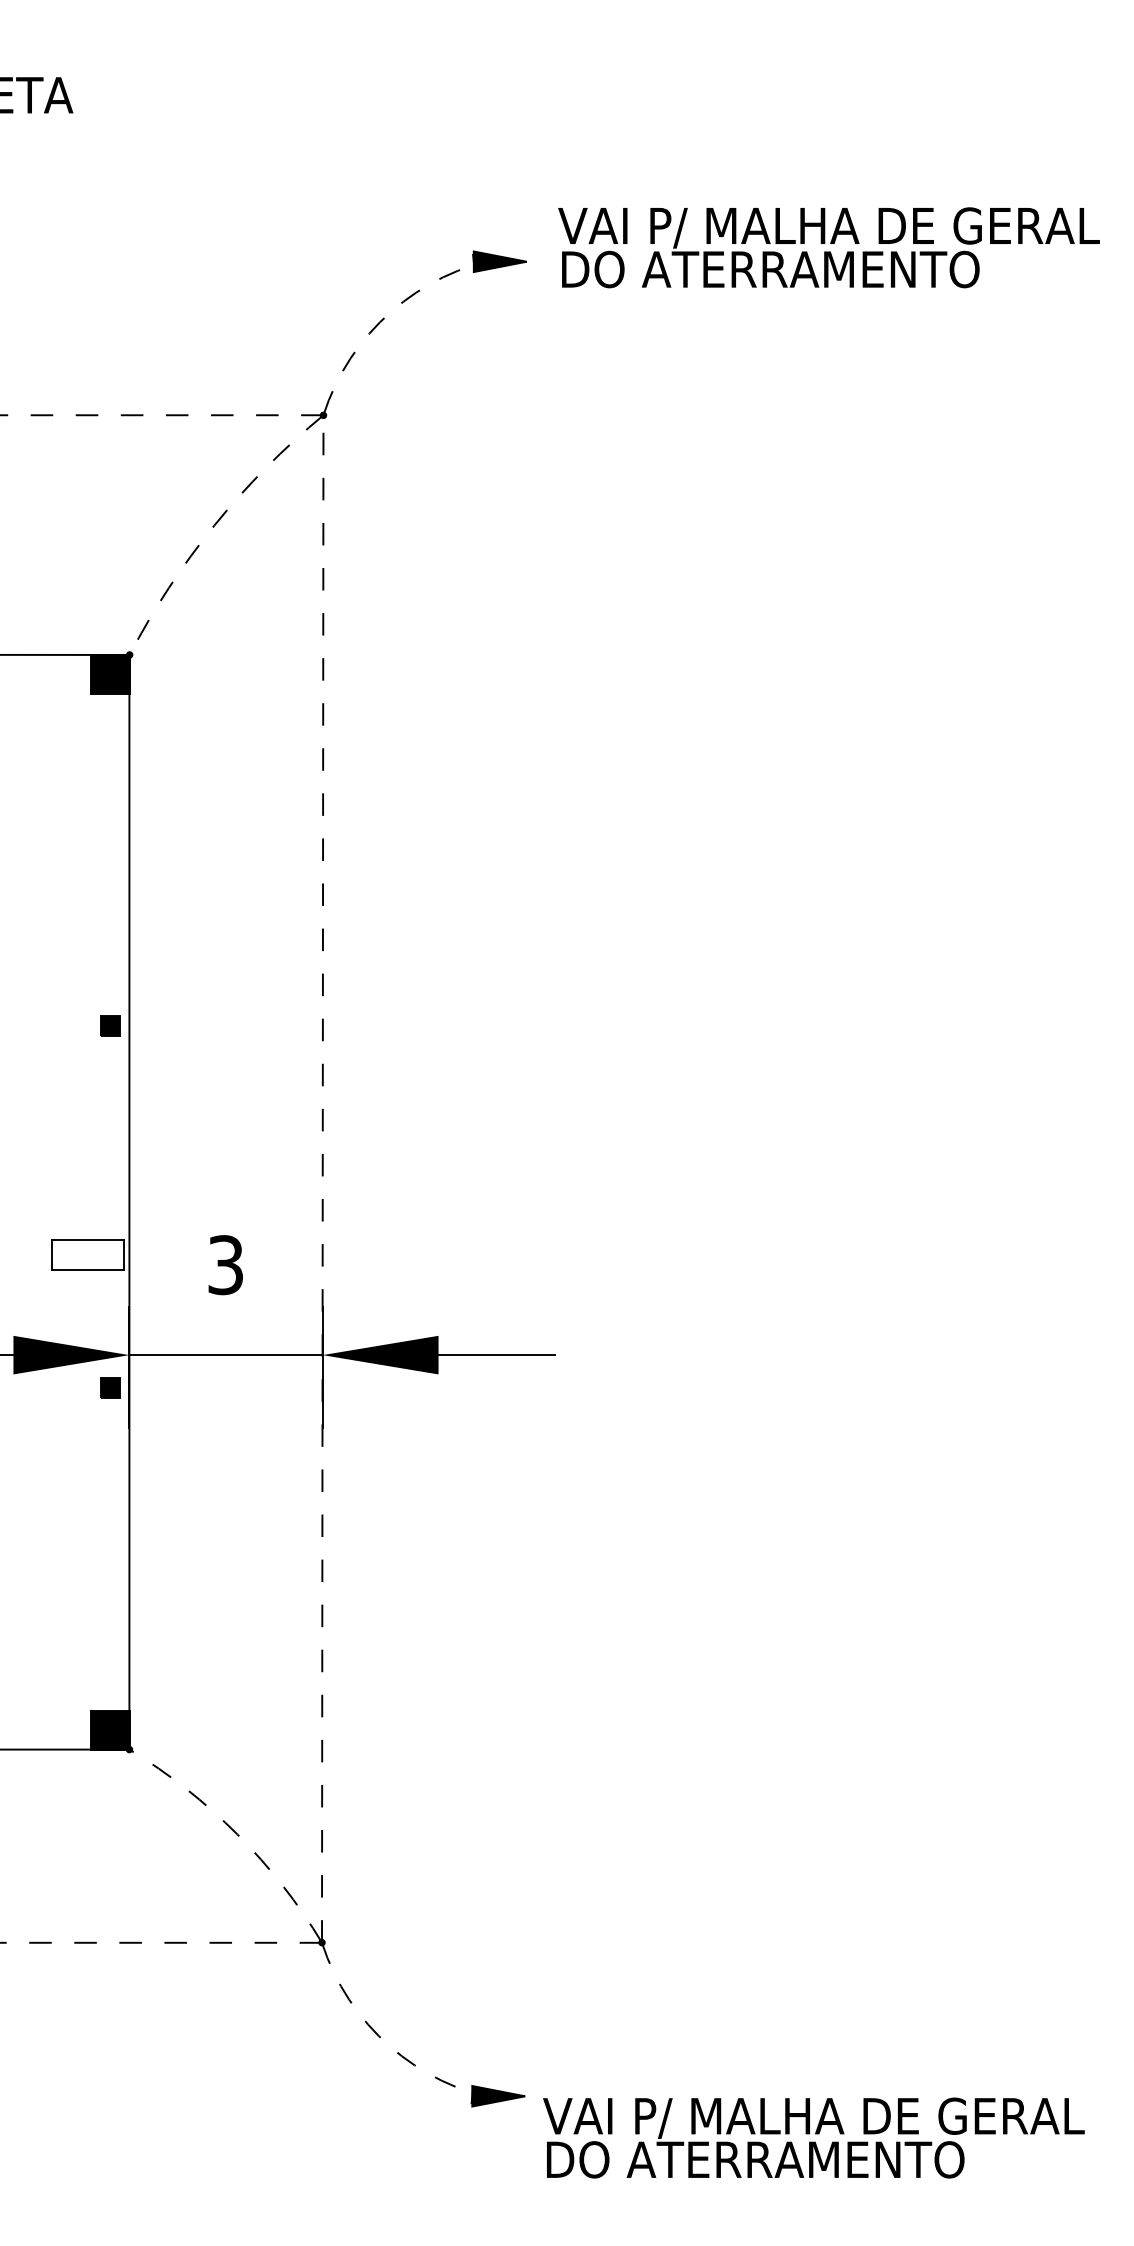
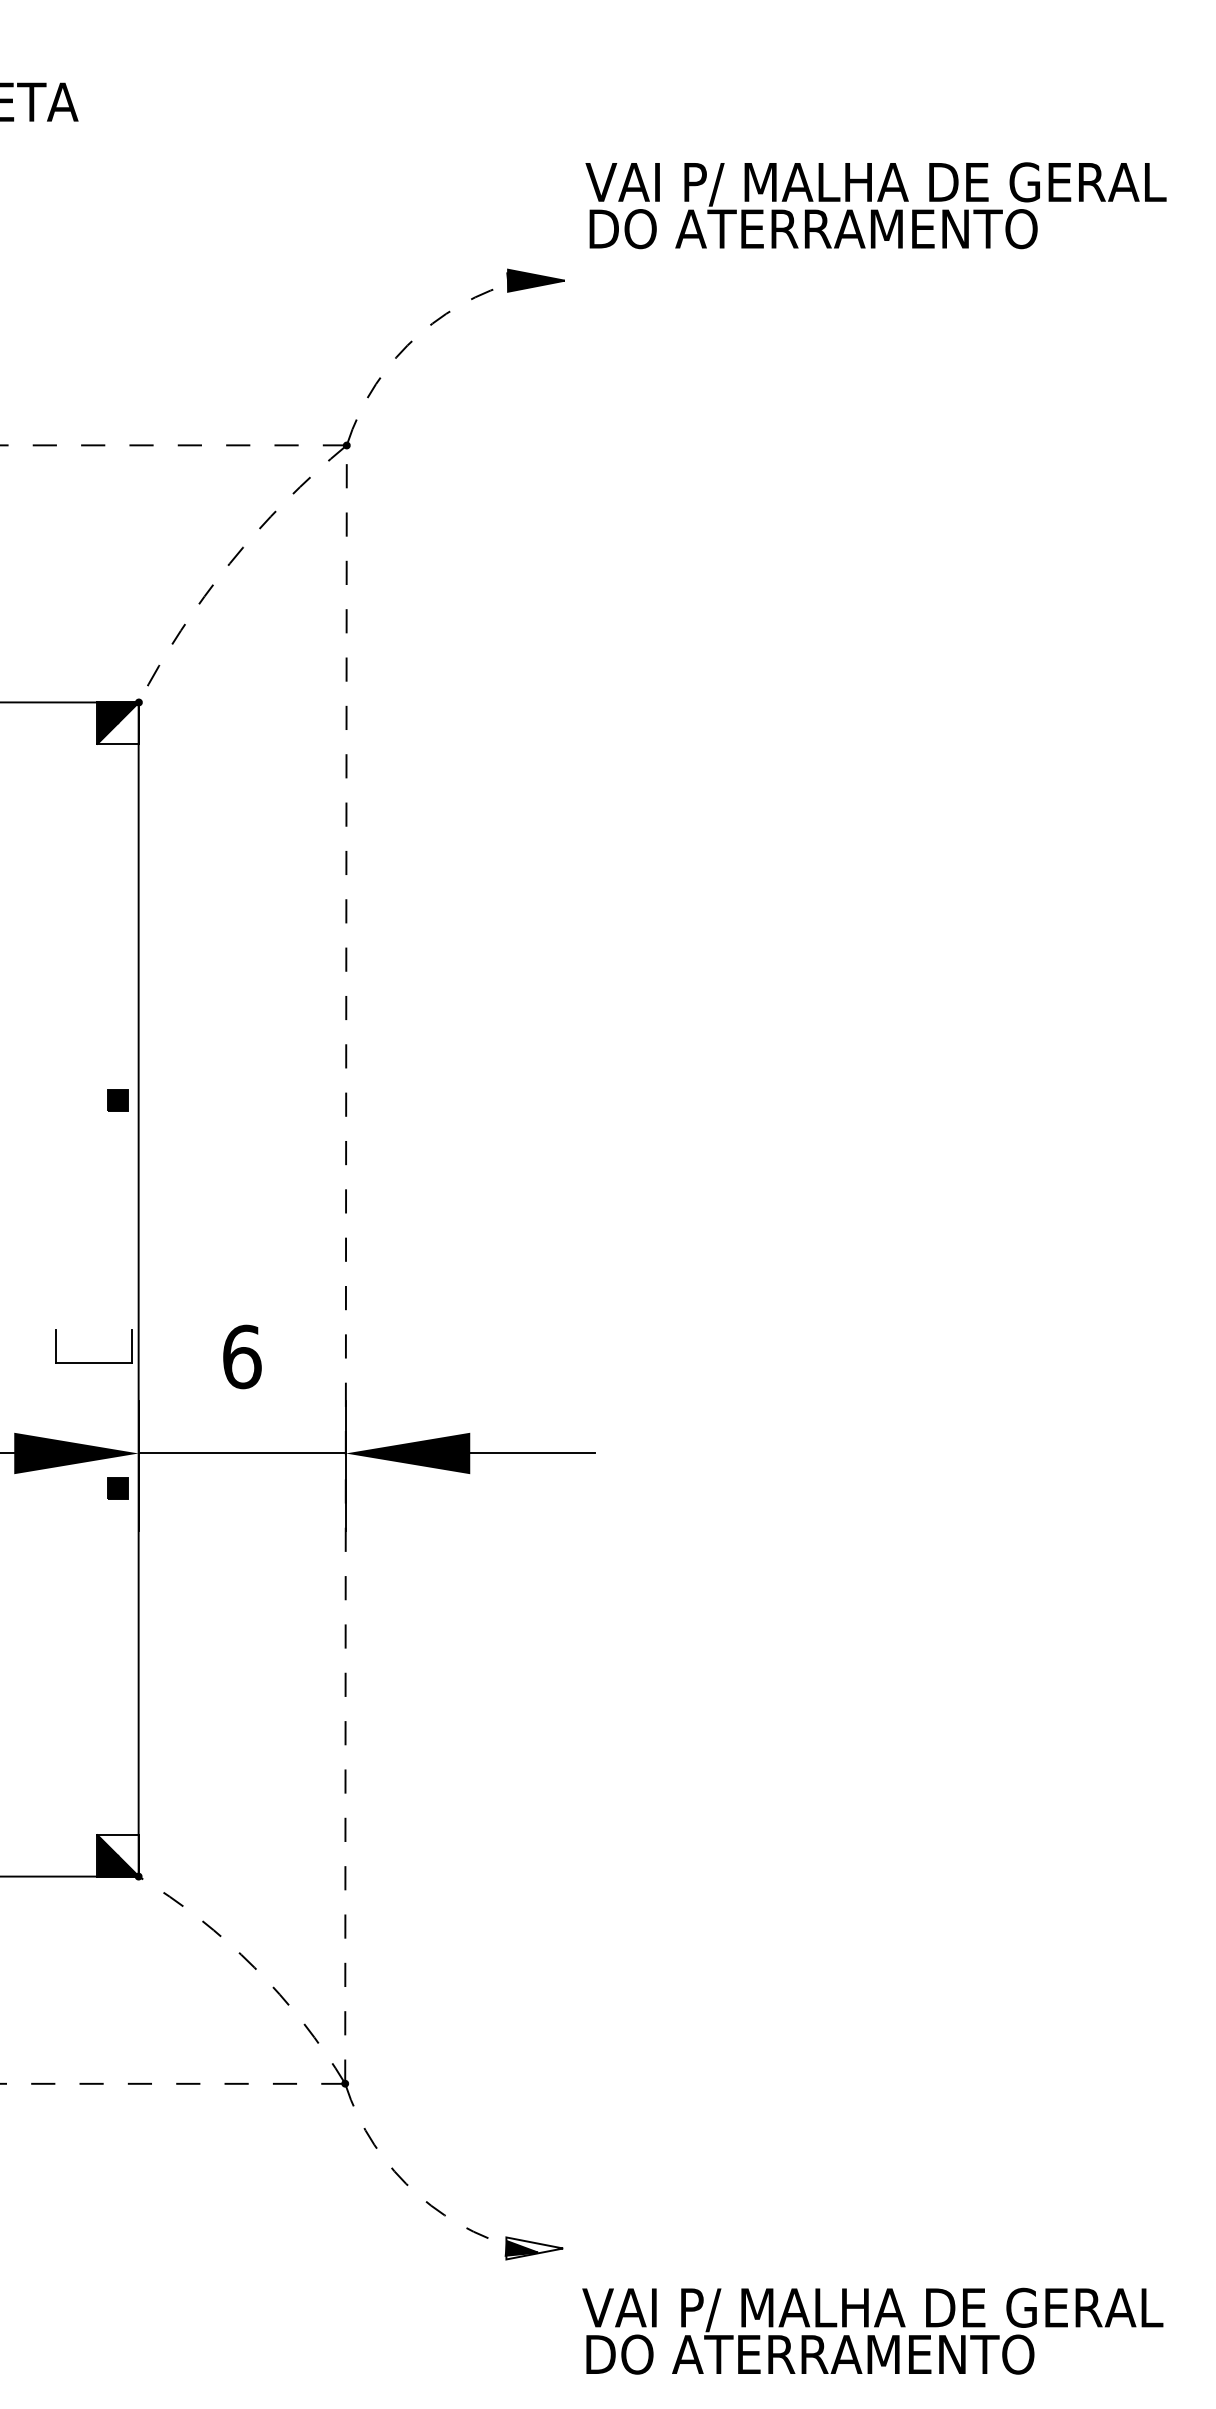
text: (828, 247) -> (875, 205), moved
fill: (109, 673) -> (117, 722), removed
line: (88, 1240) -> (94, 1330), removed
text: (226, 1264) -> (242, 1356), 3 -> 6
fill: (109, 1729) -> (117, 1855), removed
fill: (498, 2096) -> (534, 2248), removed
text: (813, 2137) -> (872, 2330), moved

